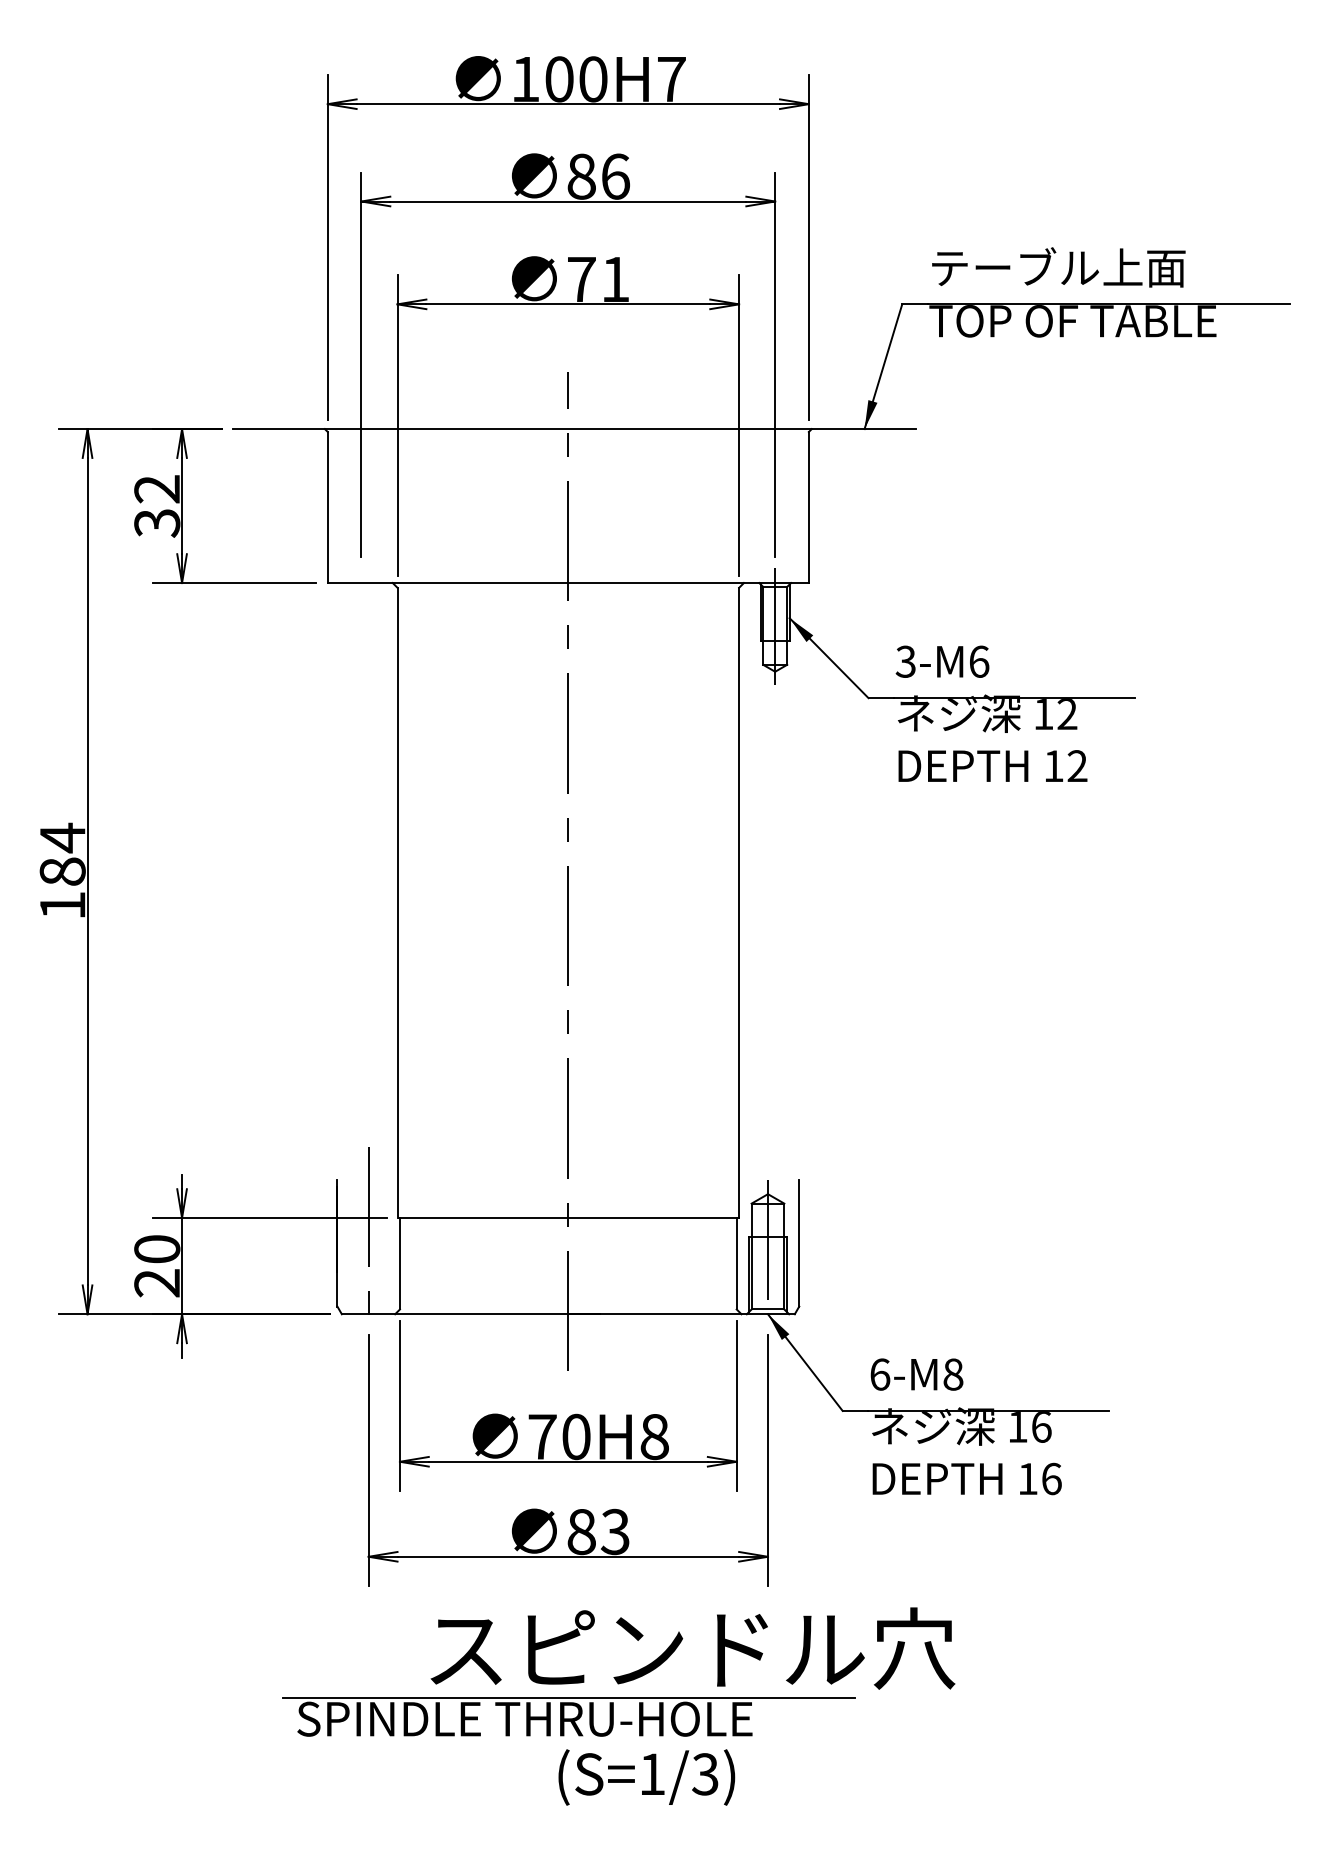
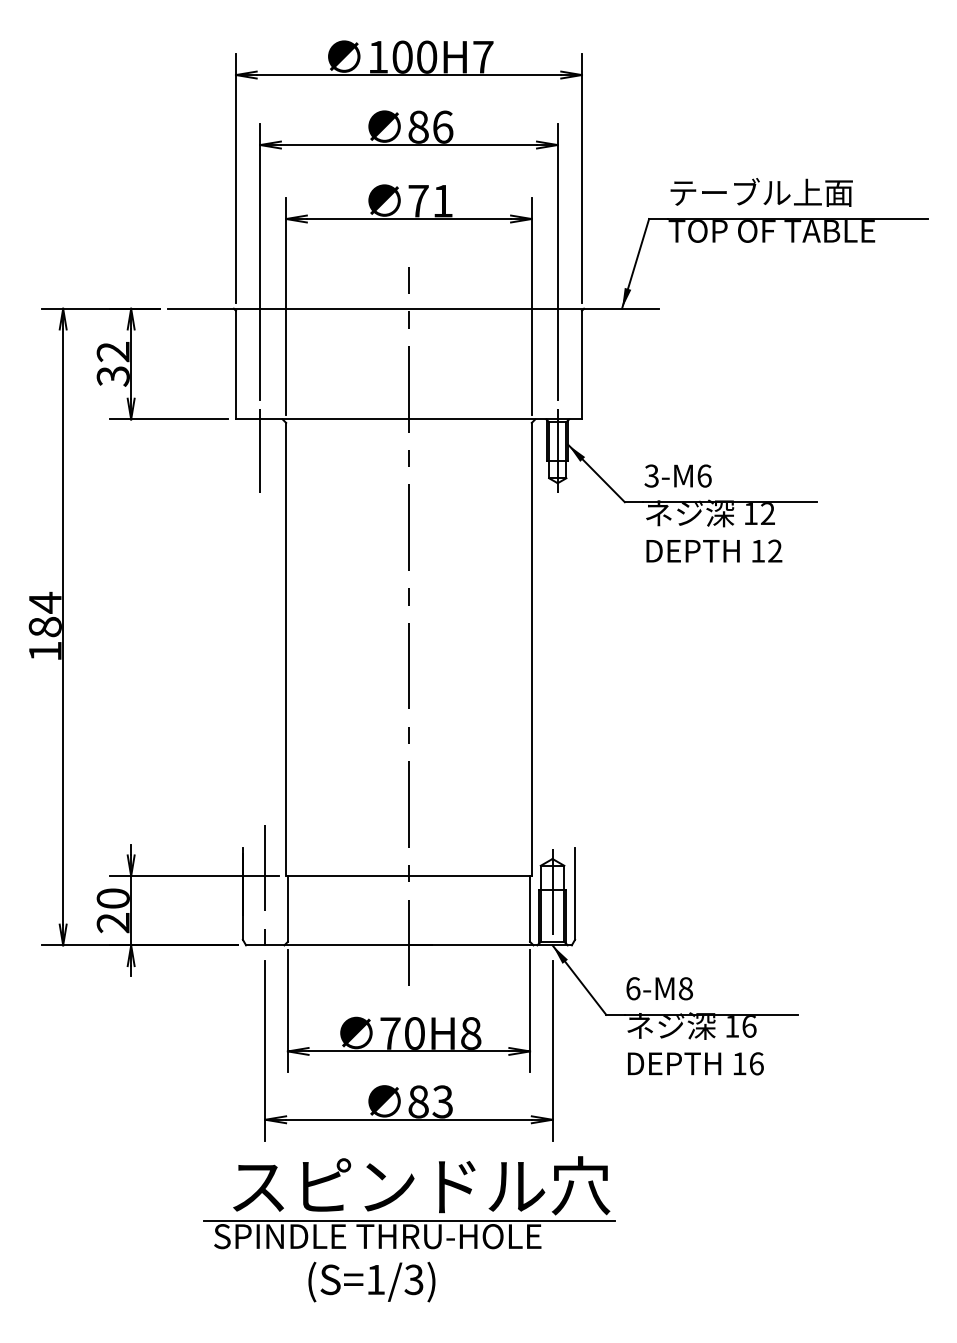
line: (361, 626) -> (260, 450), added
text: (692, 1648) -> (421, 1185), moved
text: (646, 1777) -> (371, 1282), moved

